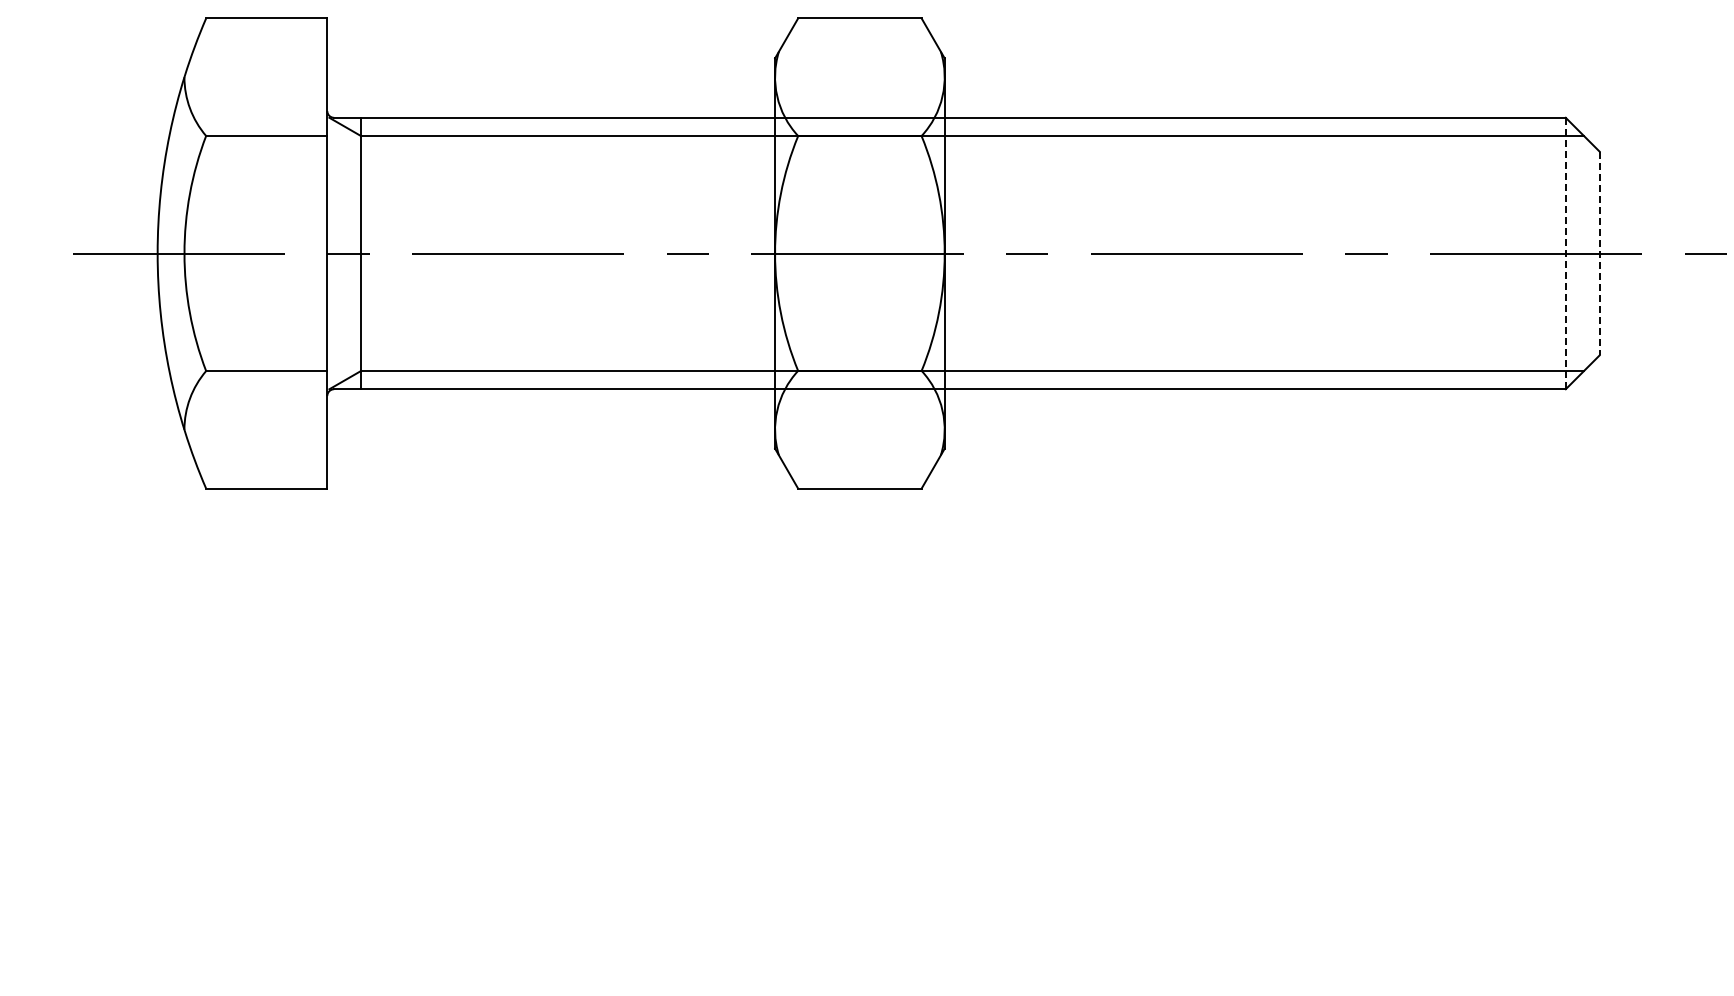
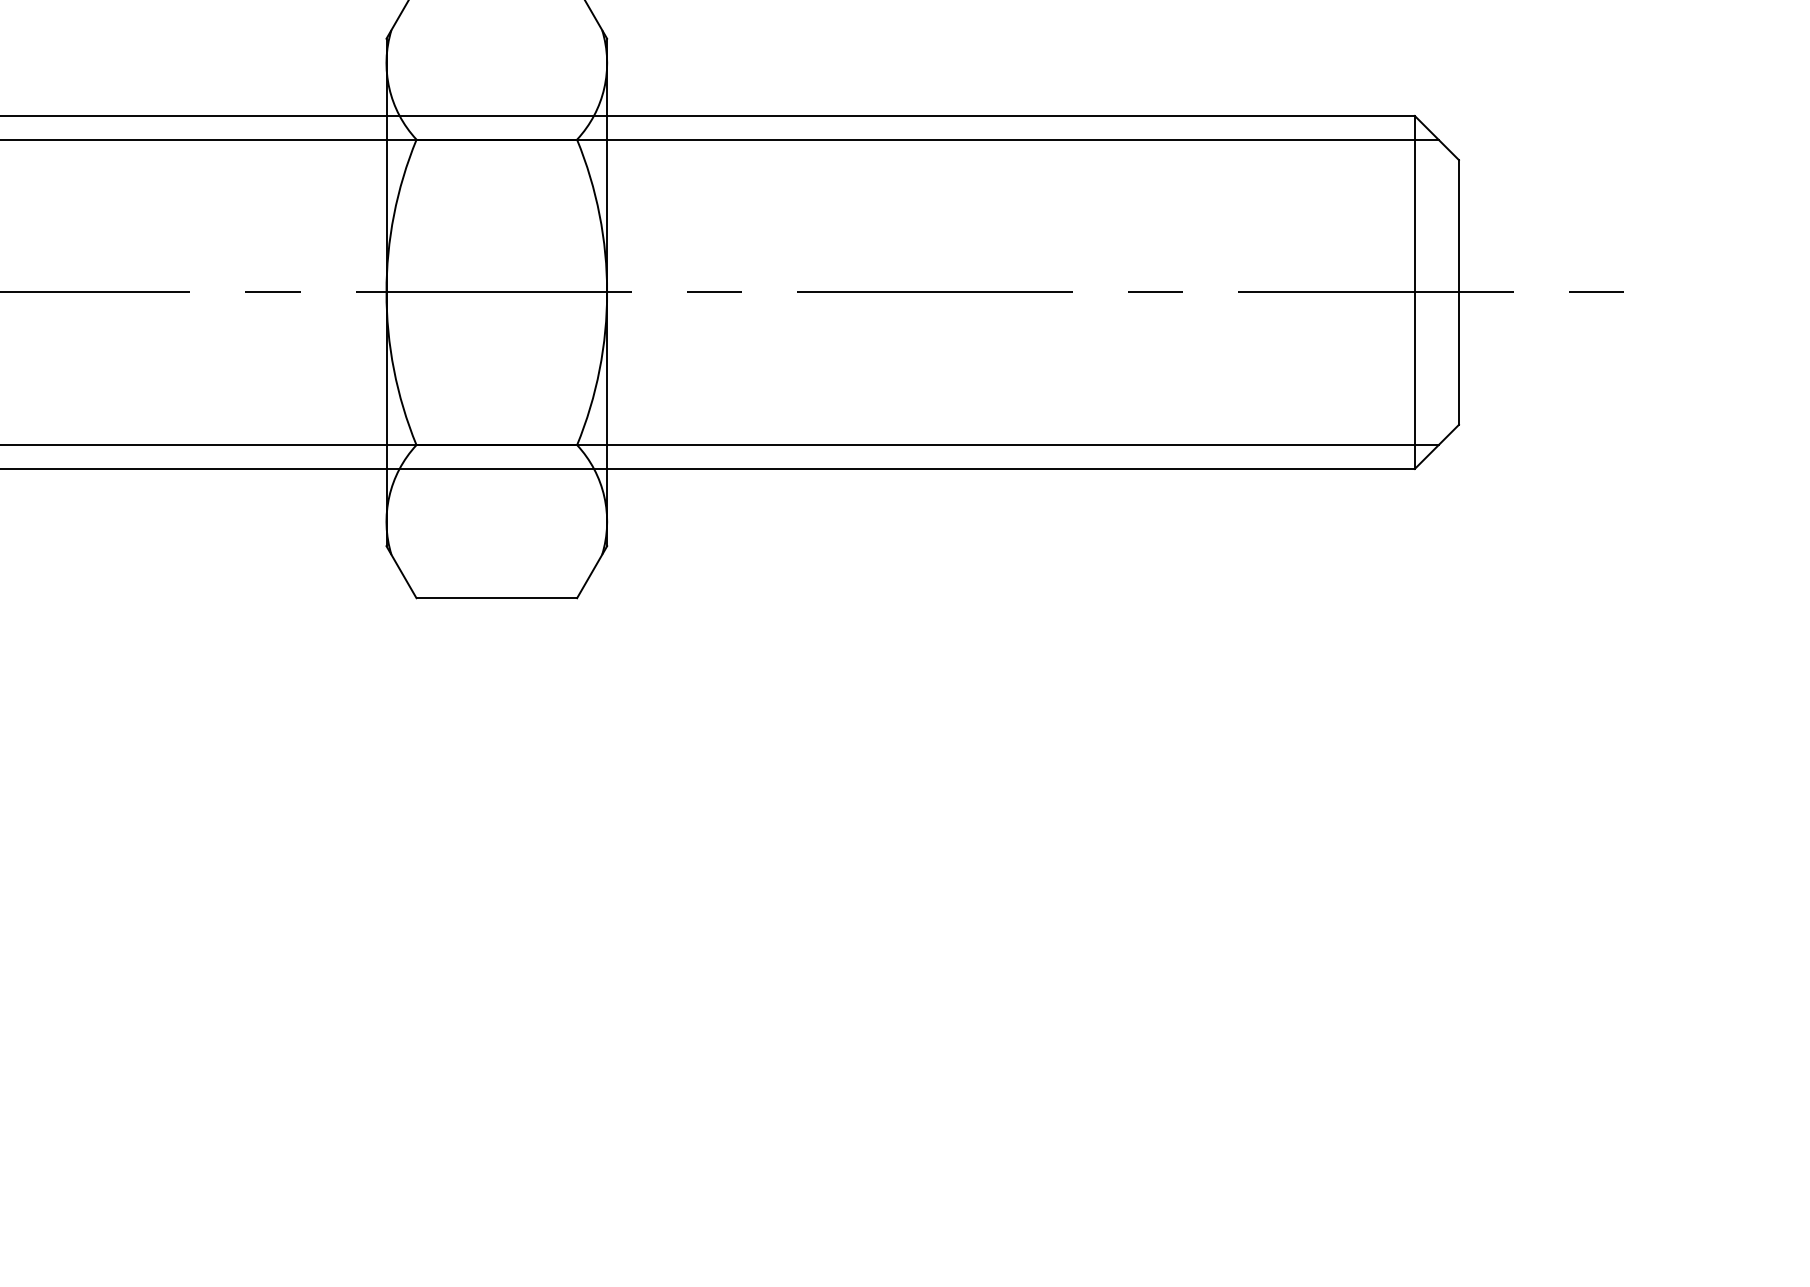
line: (1565, 253) -> (1414, 292), dashed -> solid
line: (1599, 253) -> (1458, 292), dashed -> solid

